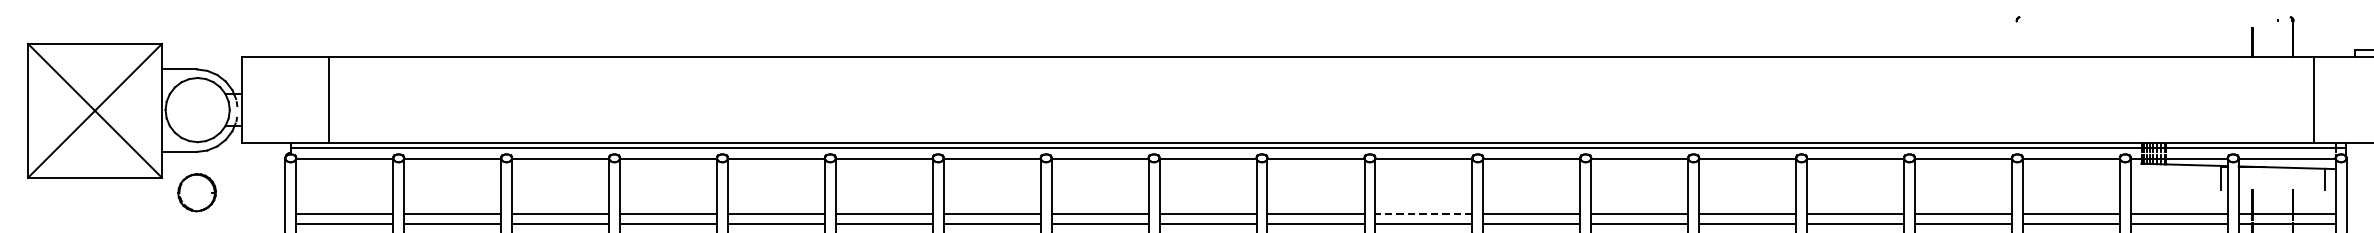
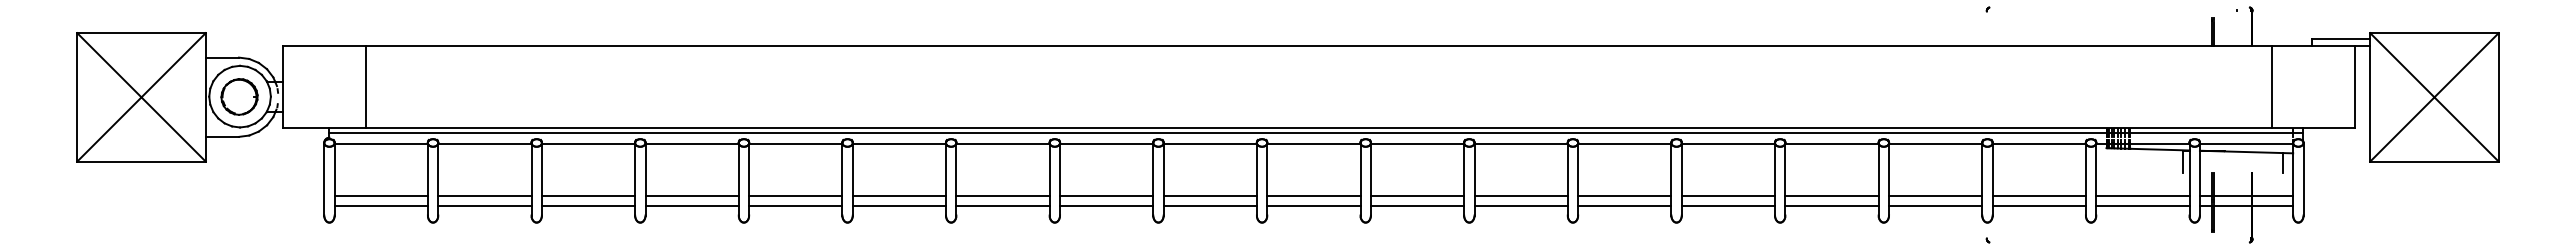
part: (197, 192) -> (239, 96), moved
line: (1423, 214) -> (1417, 196), dashed -> solid

